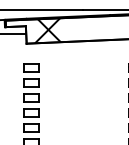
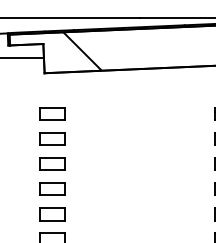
hatch: (47, 30) -> (79, 51), removed

